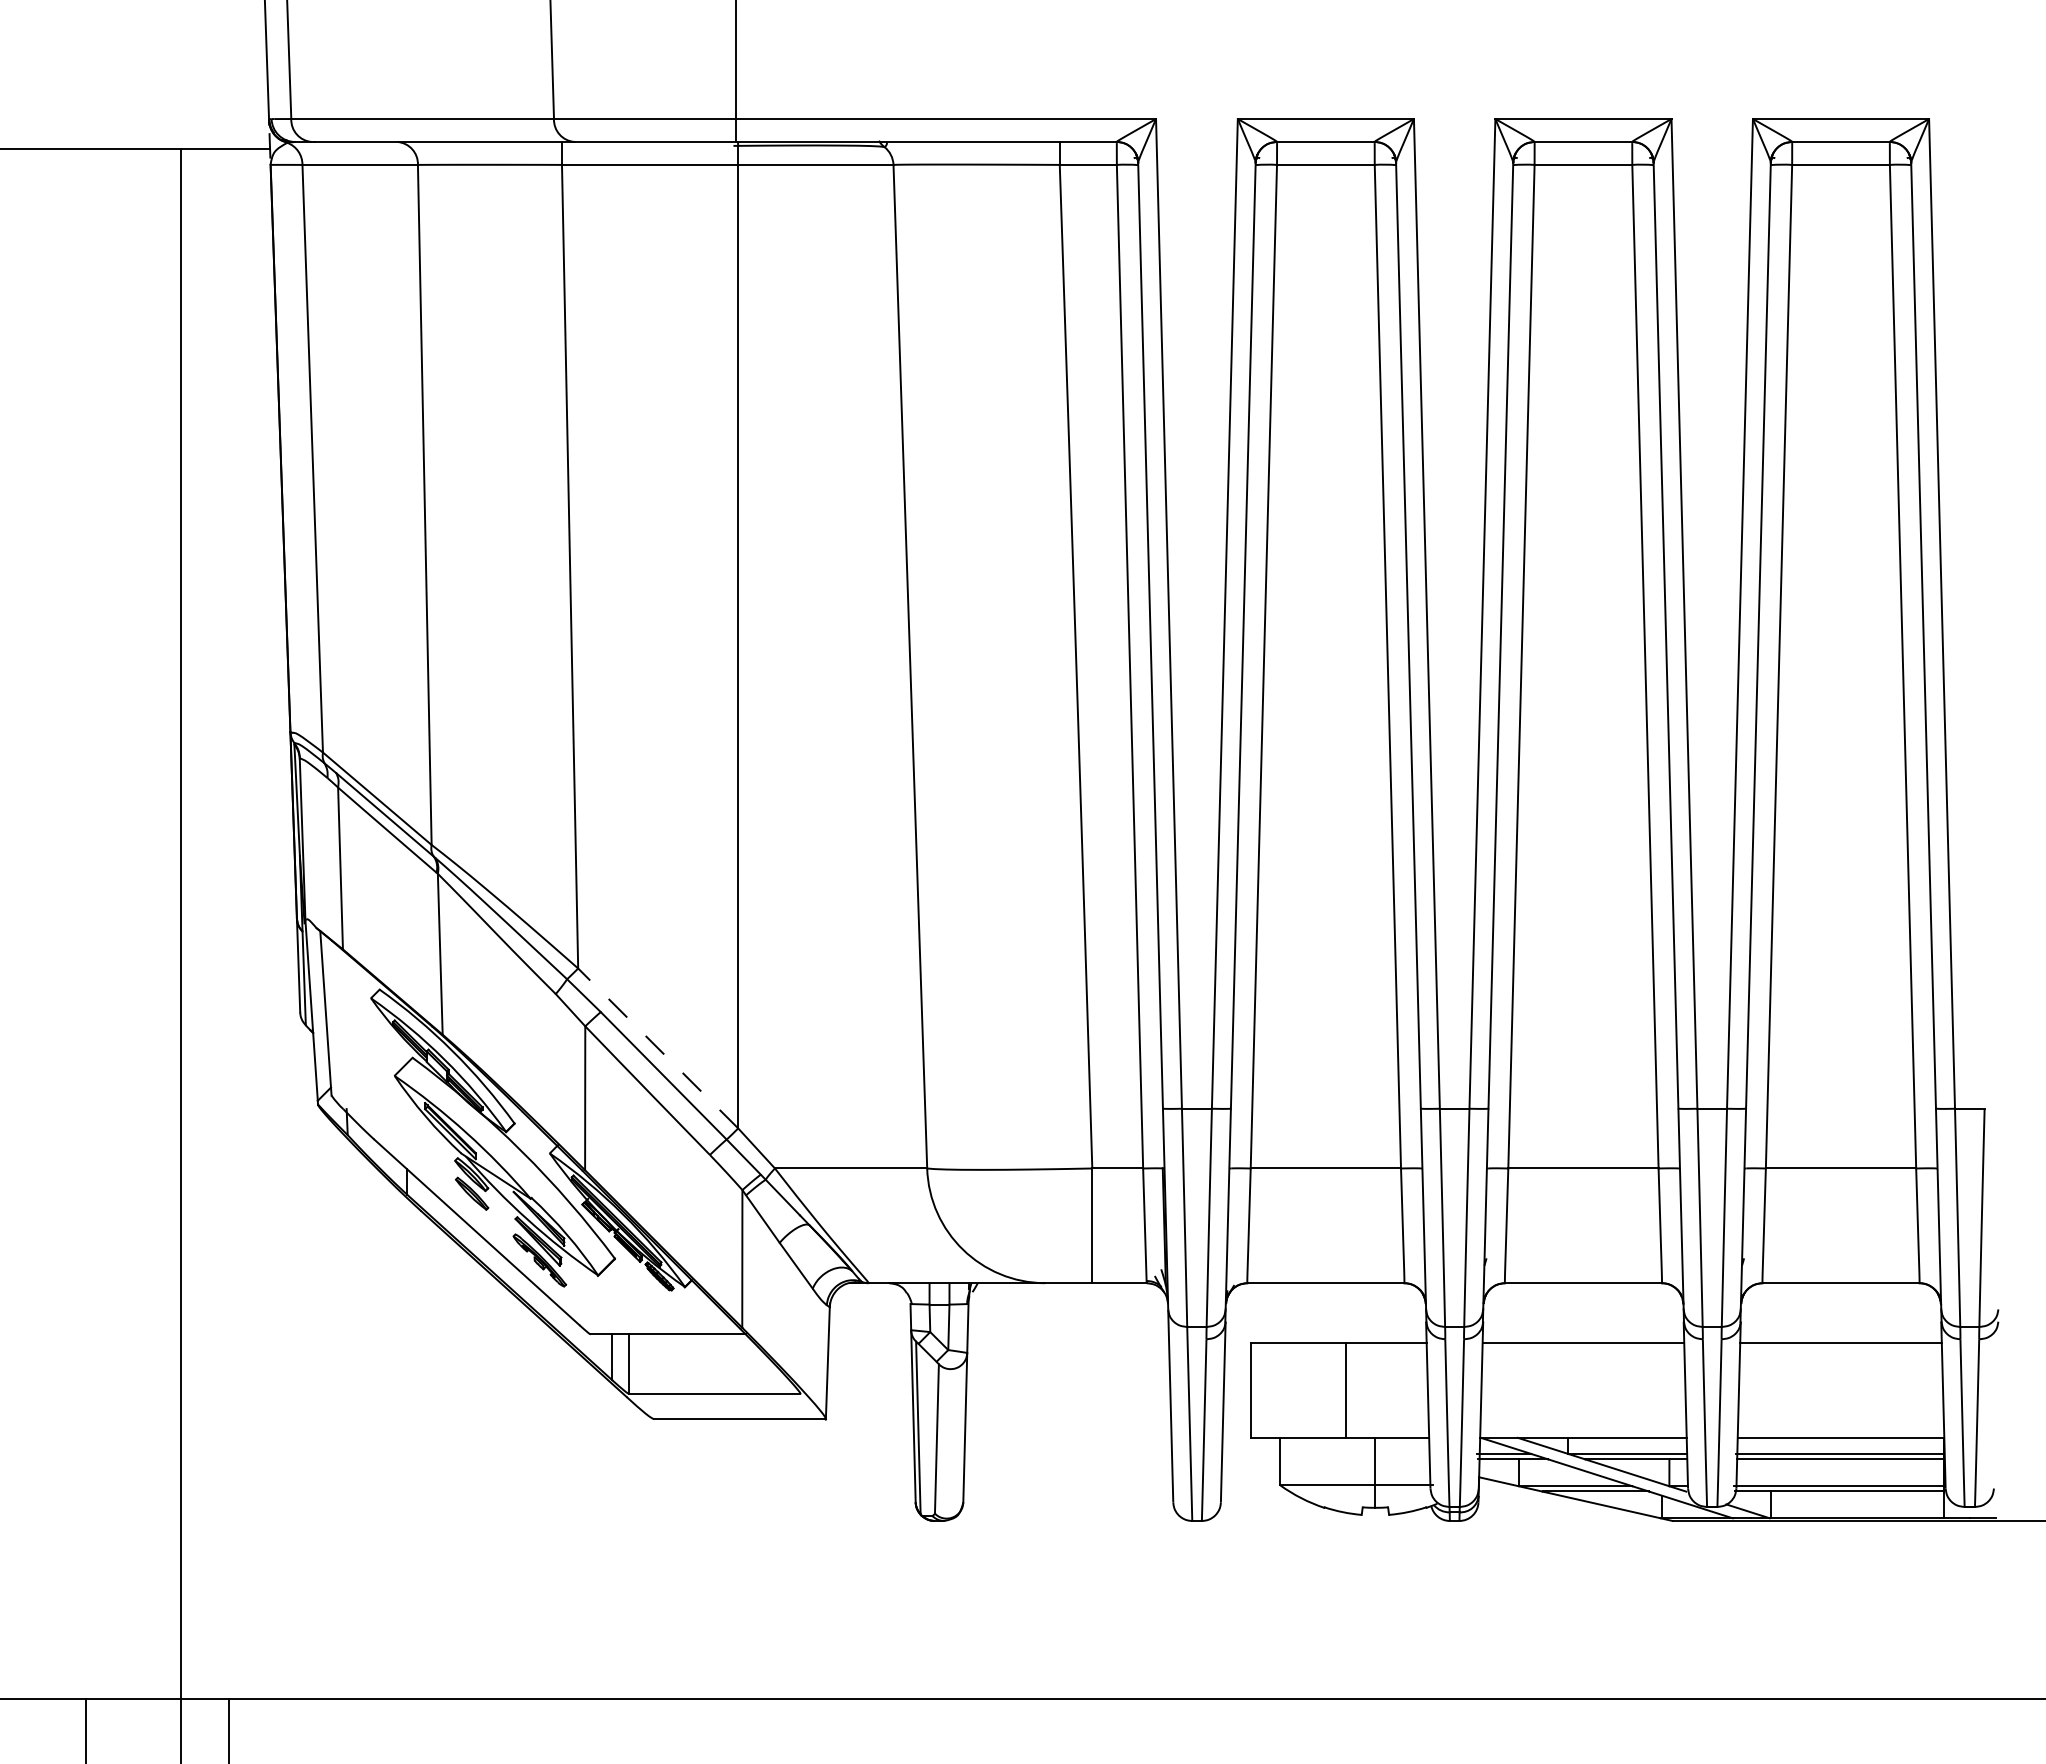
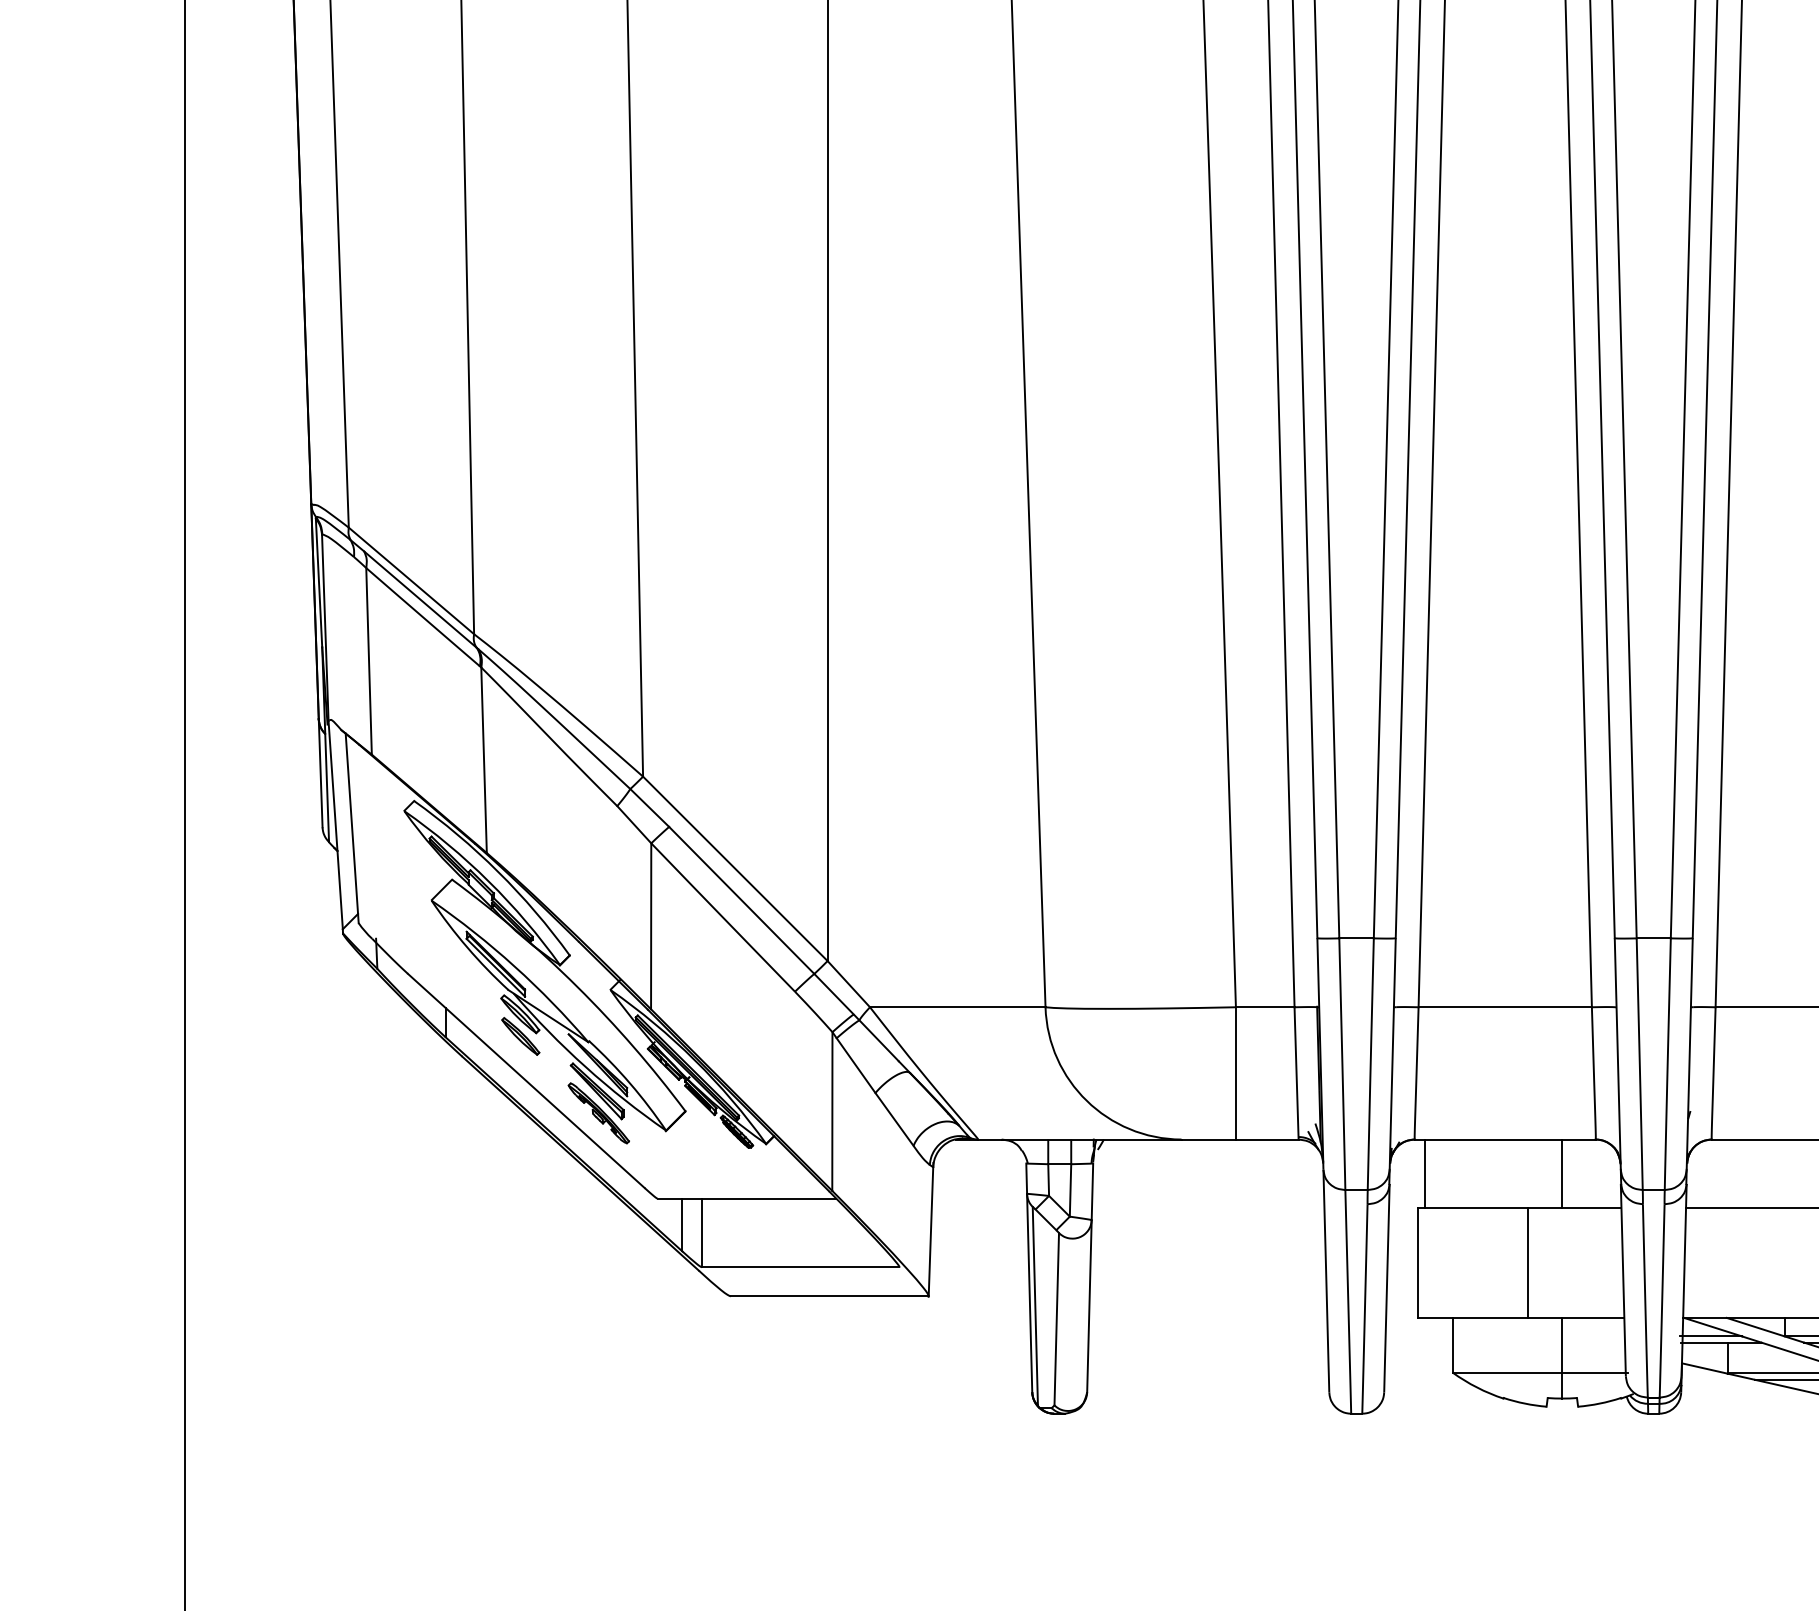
line: (657, 1048) -> (734, 868), dashed -> solid
line: (1256, 1312) -> (1425, 1173), added
line: (1375, 1312) -> (1562, 1173), added

